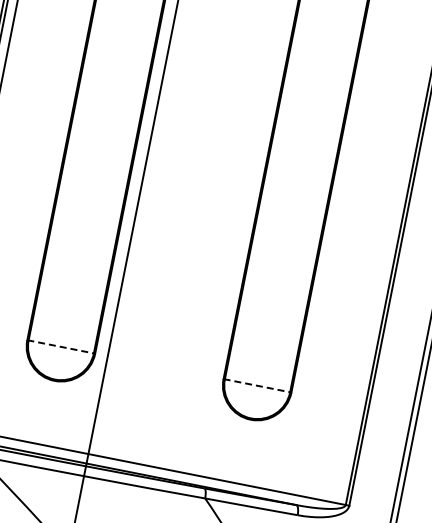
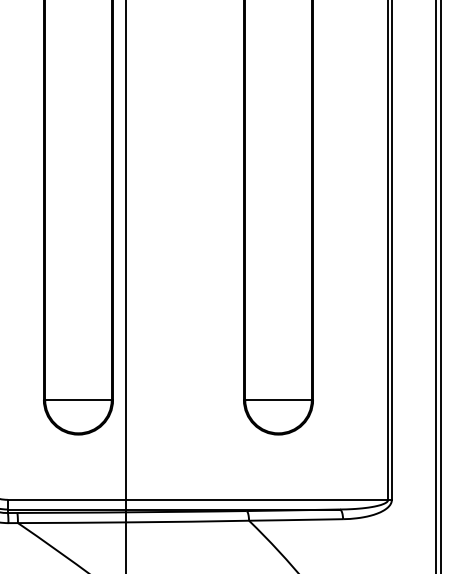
line: (61, 347) -> (78, 400), dashed -> solid
line: (257, 386) -> (278, 400), dashed -> solid

